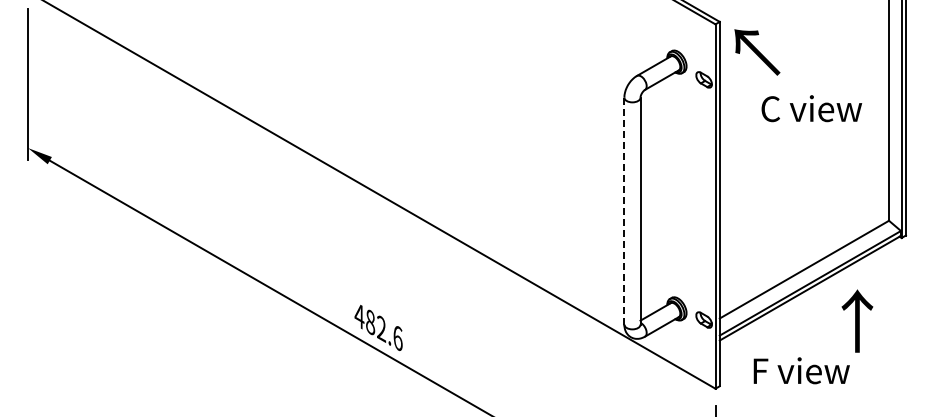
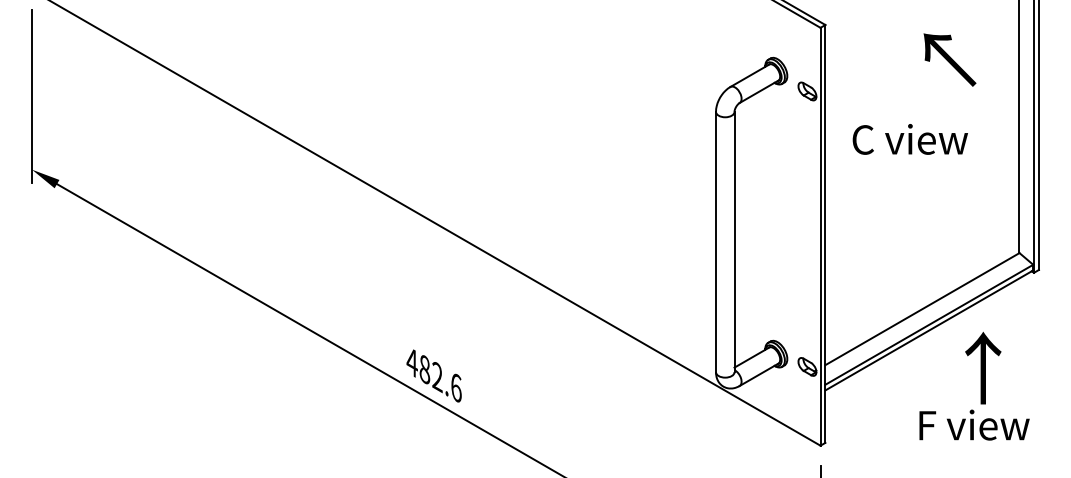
text: (757, 52) -> (950, 60), moved
text: (811, 108) -> (909, 139), moved
line: (624, 211) -> (716, 242), dashed -> solid
text: (801, 370) -> (974, 424), moved

